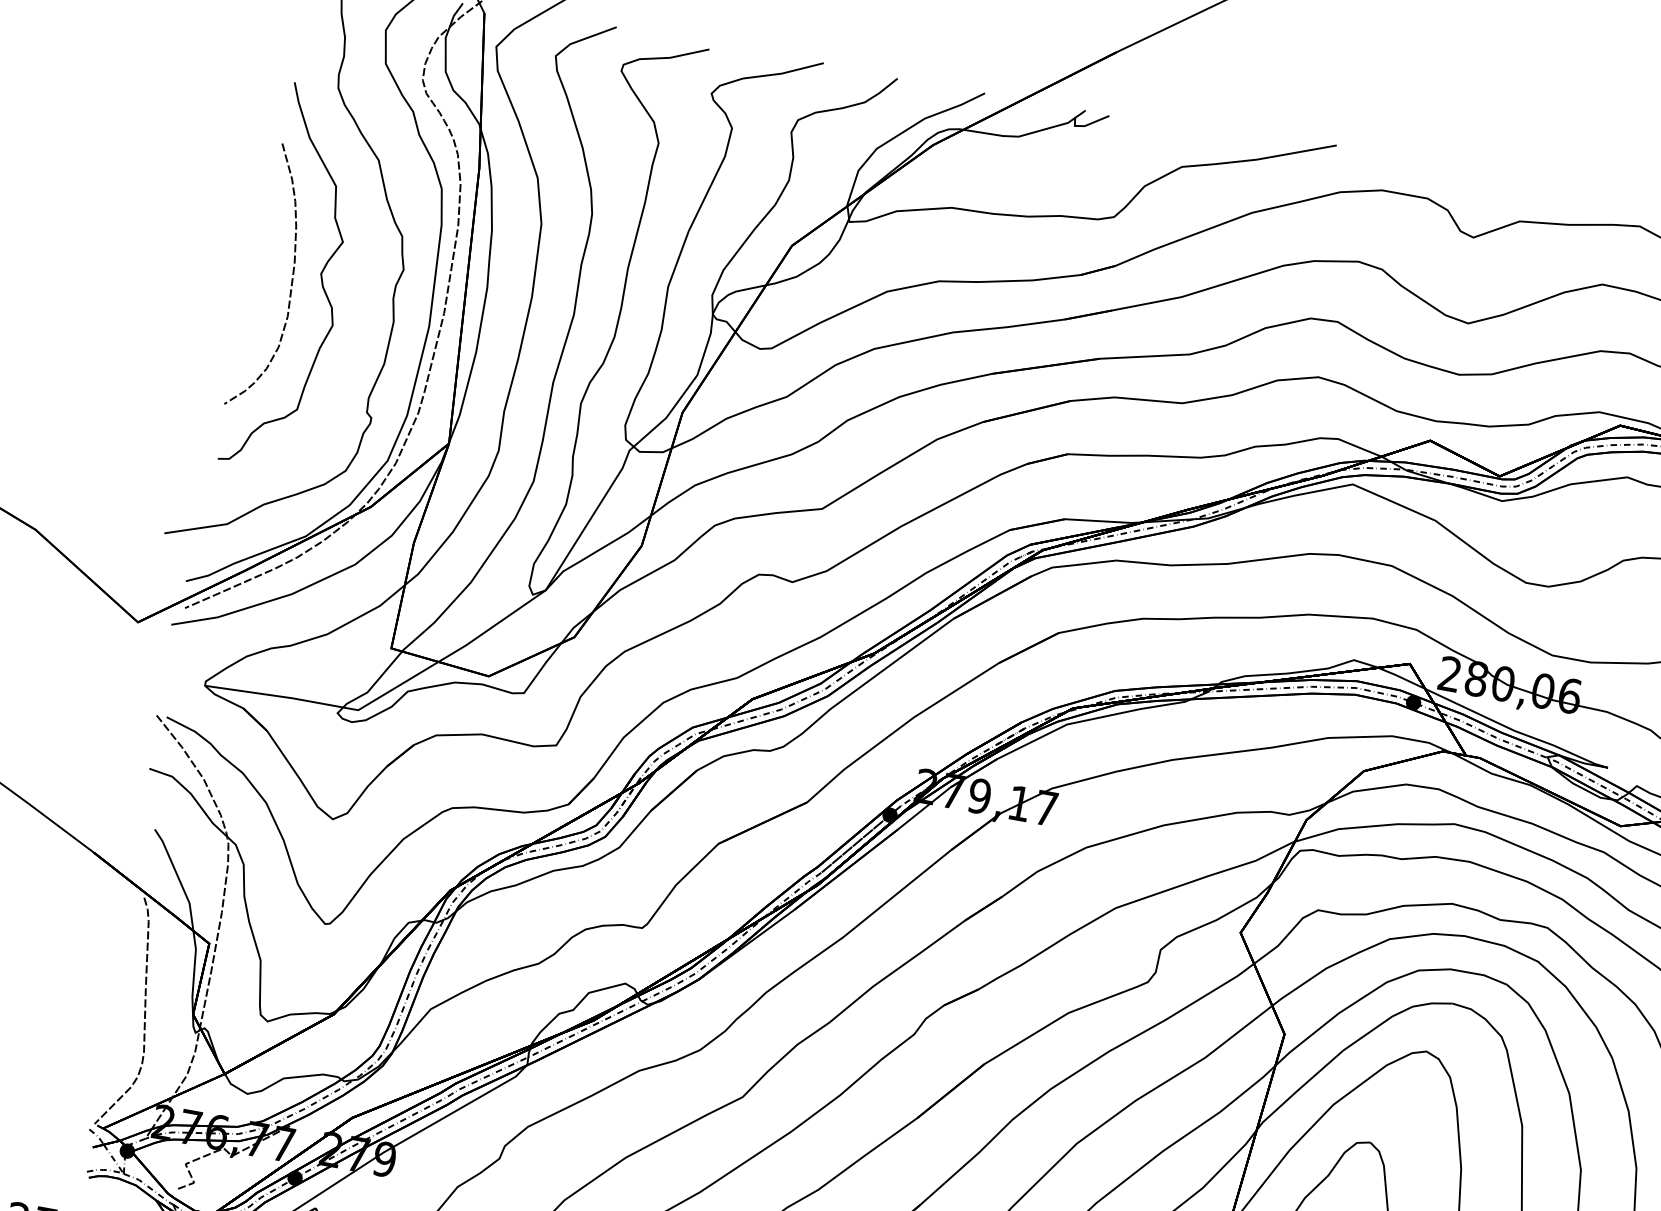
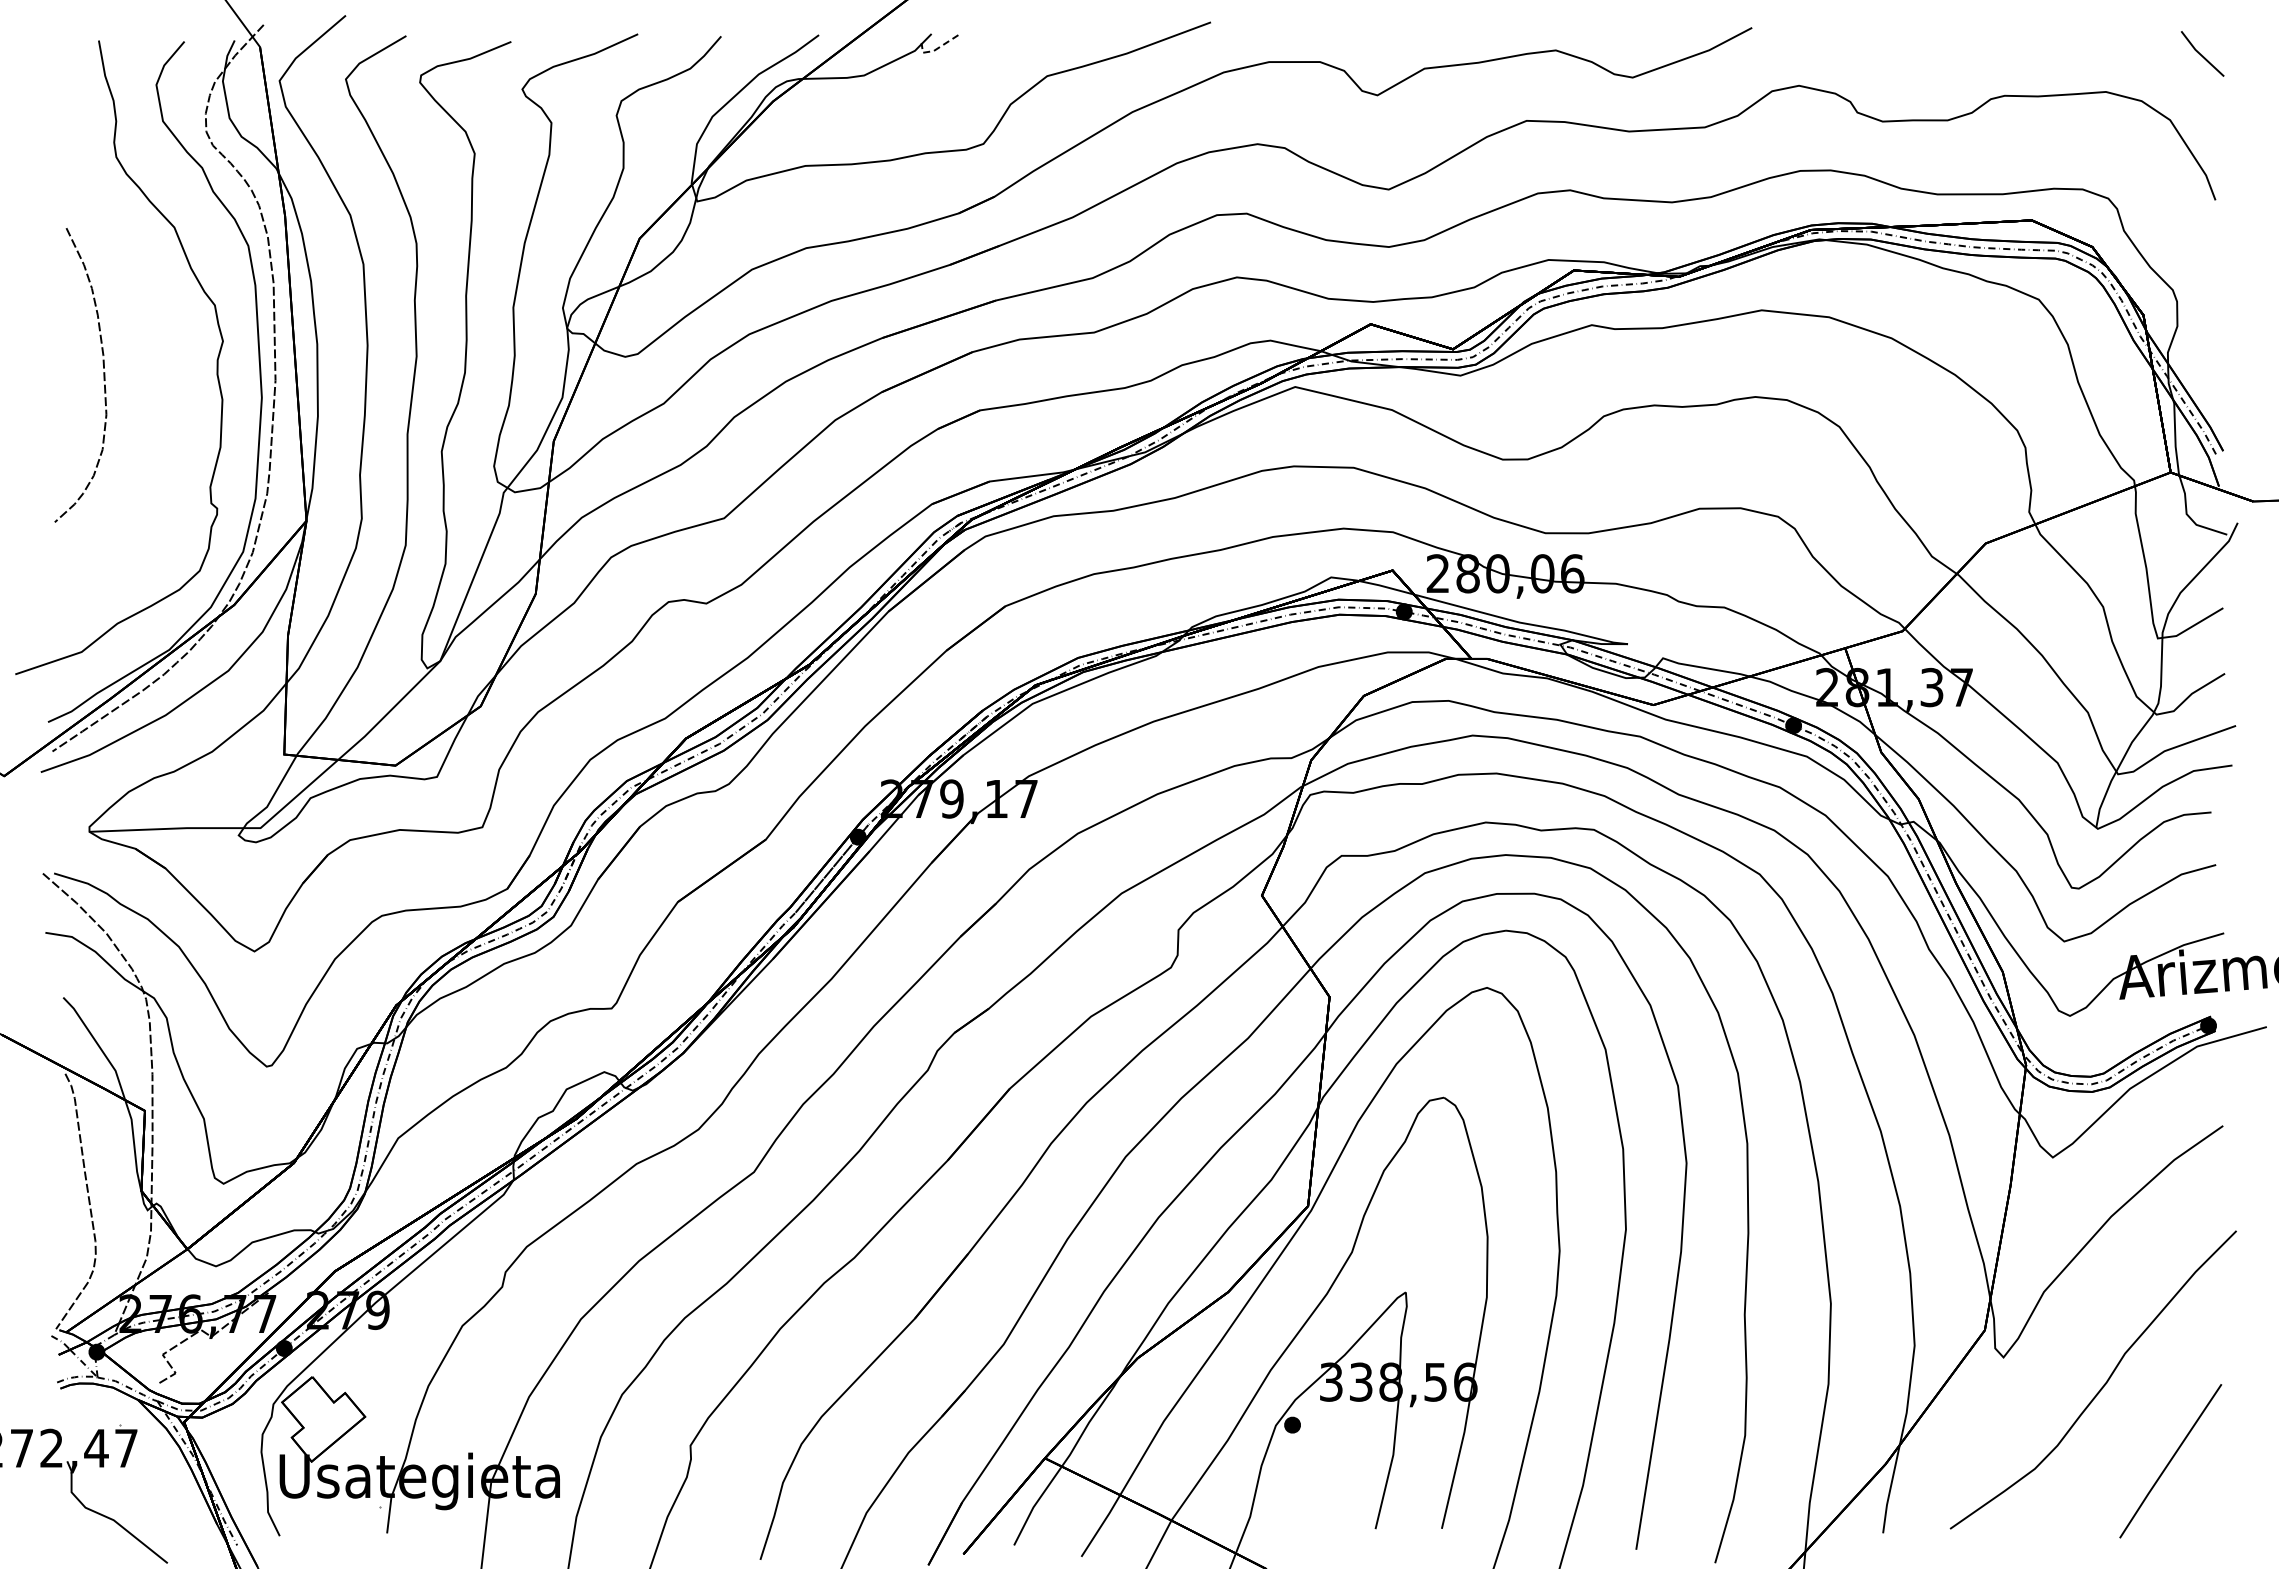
line: (1087, 125) -> (936, 49), solid -> dashed
curve: (320, 275) -> (133, 363), removed

